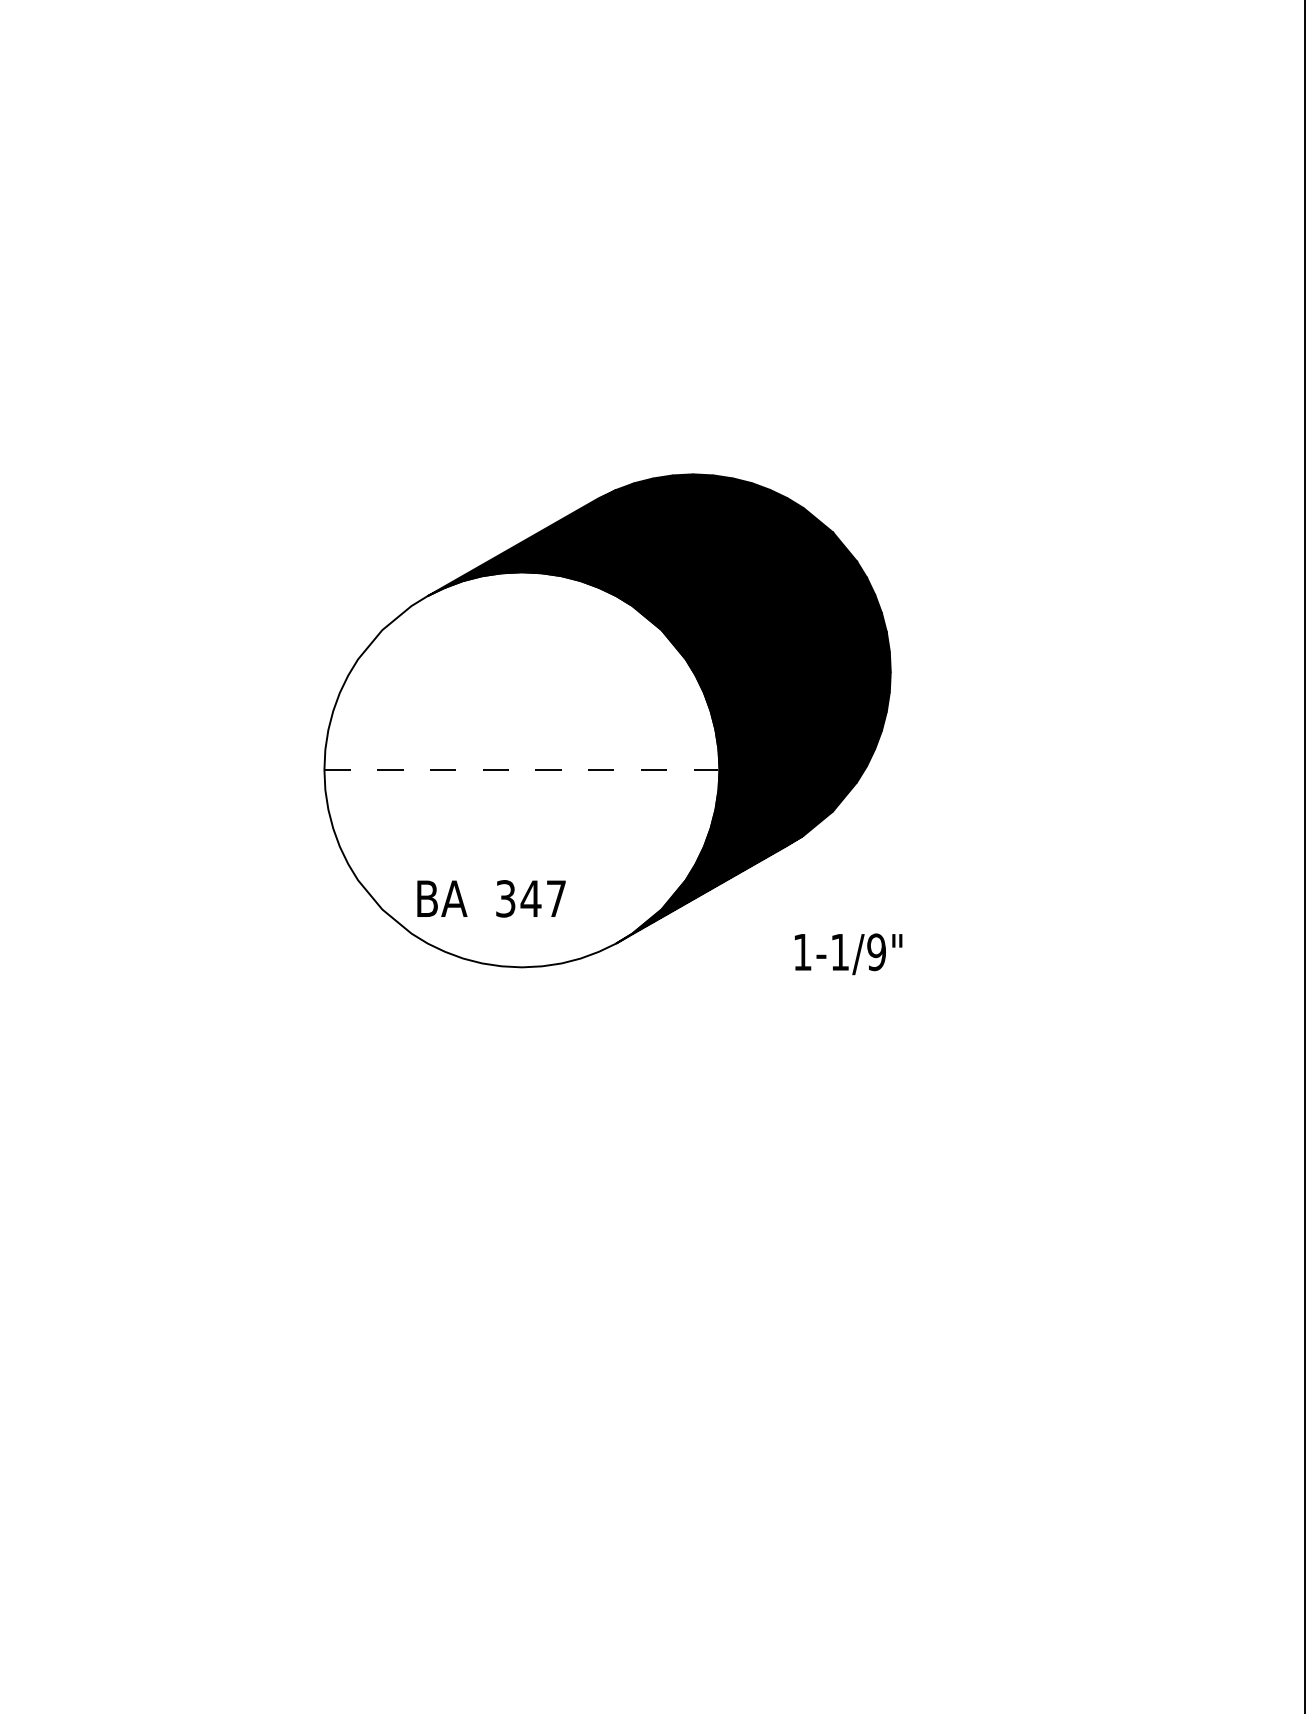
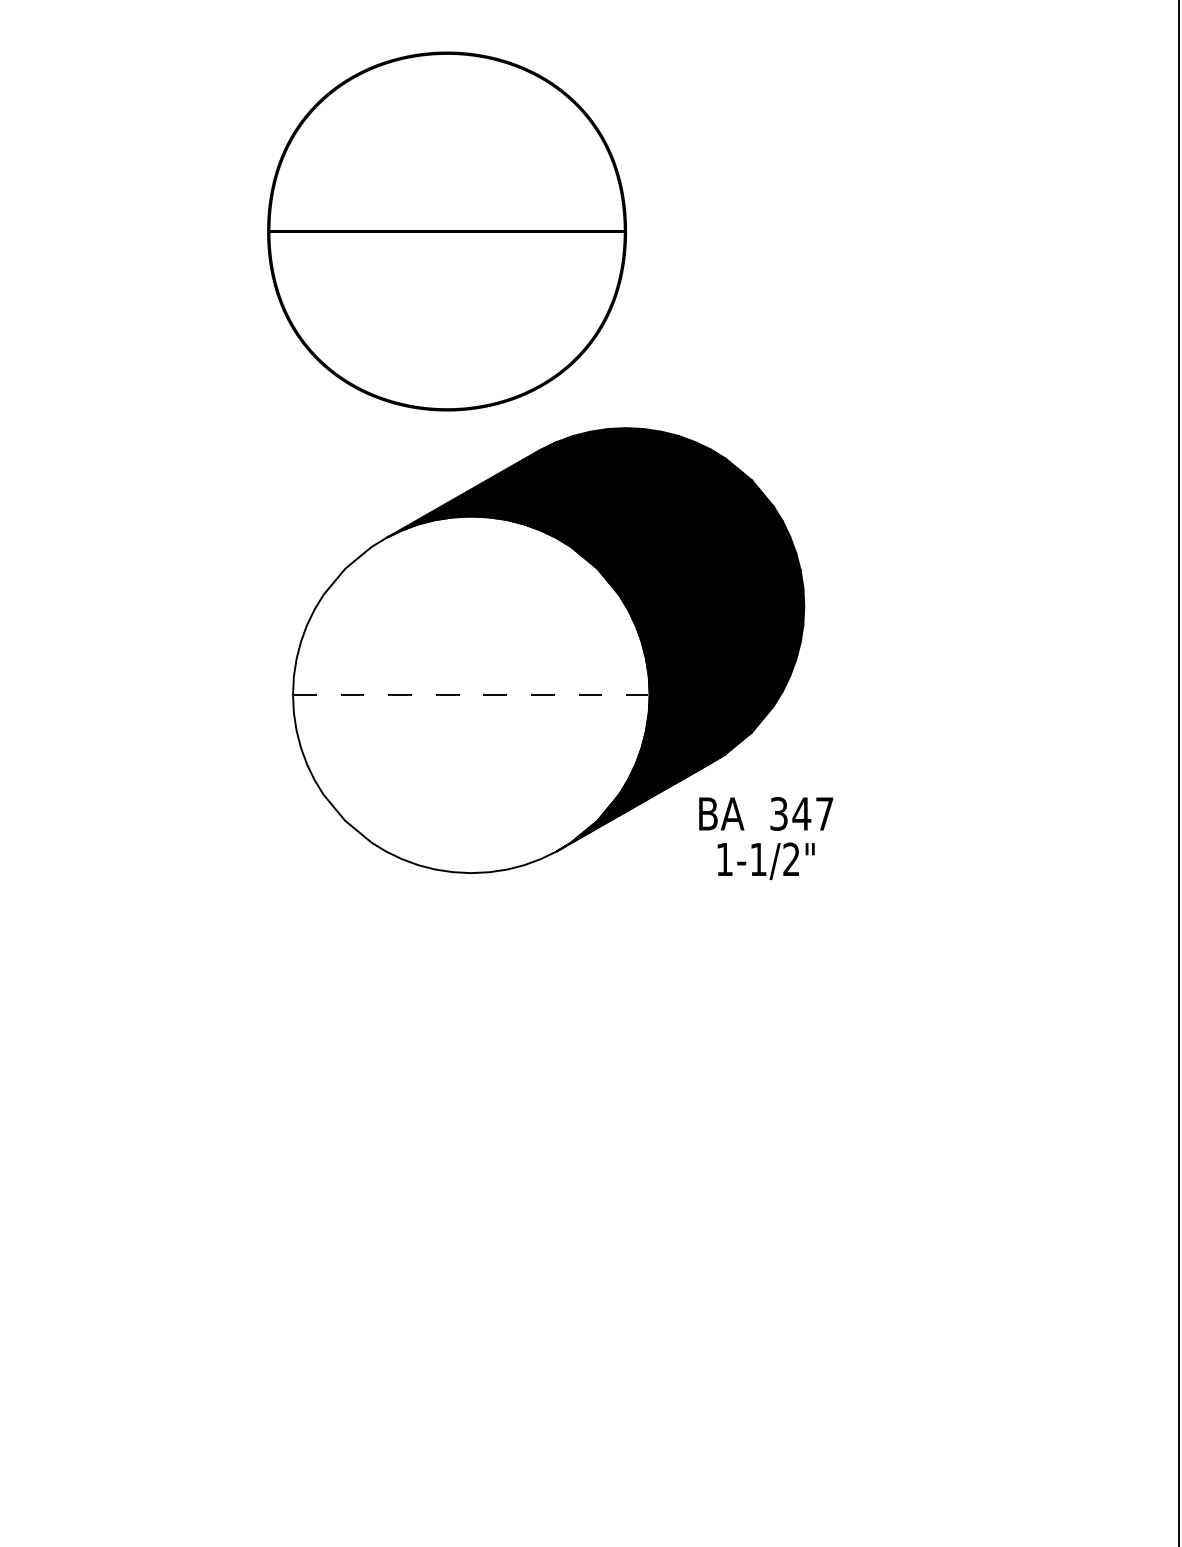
part: (494, 256) -> (446, 231), added
text: (491, 898) -> (766, 813), moved
text: (876, 952) -> (791, 859), 1-1/9" -> 1-1/2"

